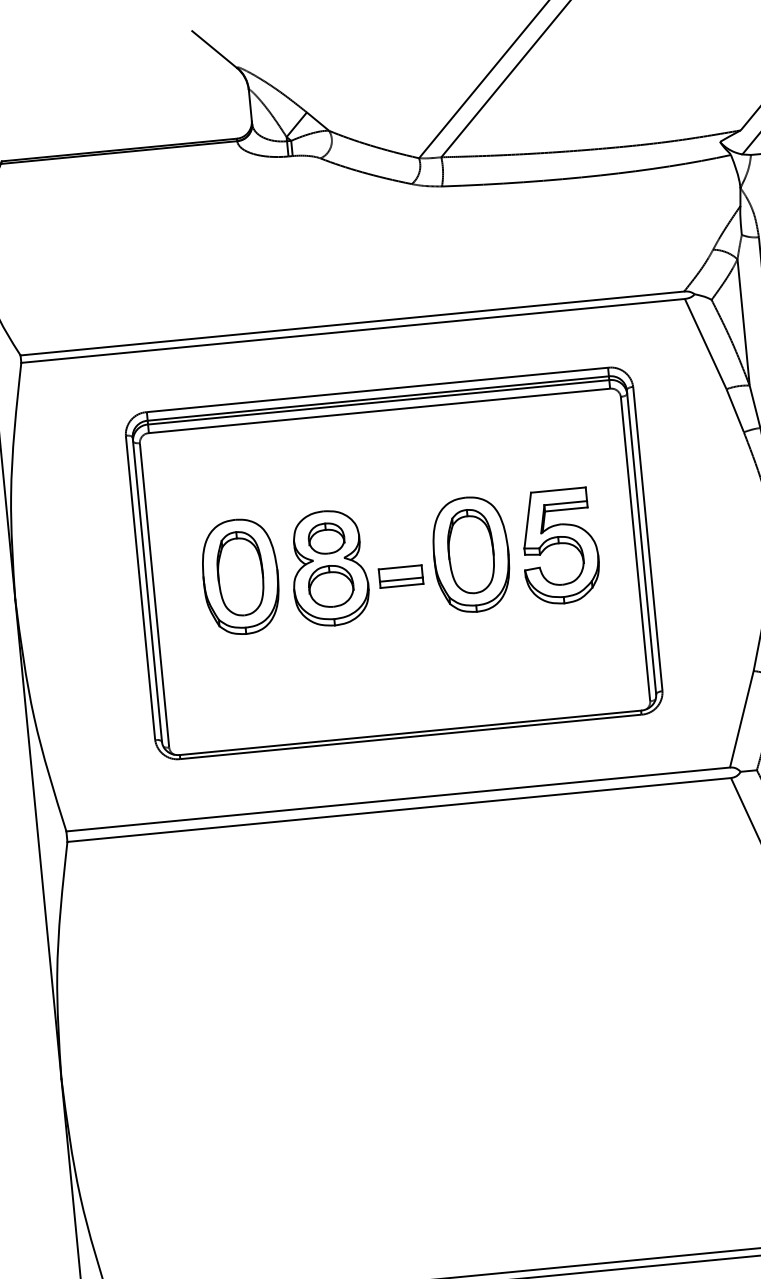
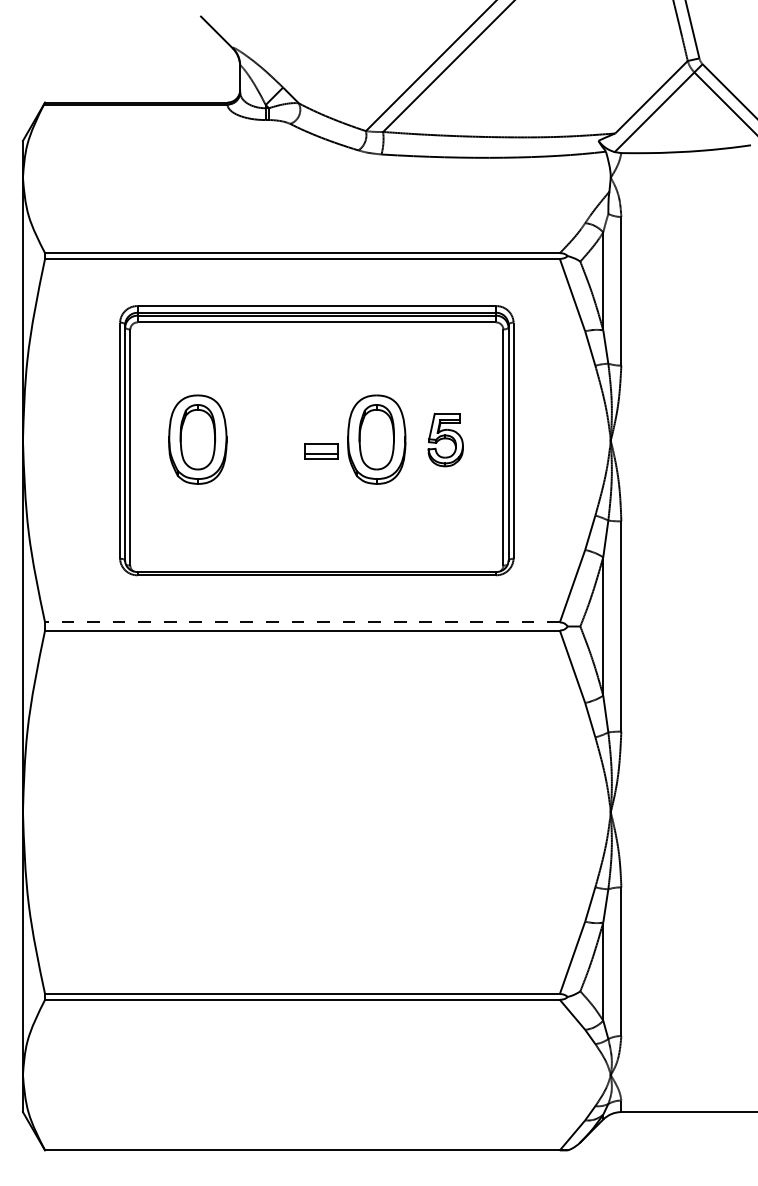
part: (559, 545) -> (445, 439), size x0.6
part: (329, 568) -> (266, 439), removed
line: (396, 799) -> (301, 622), solid -> dashed

